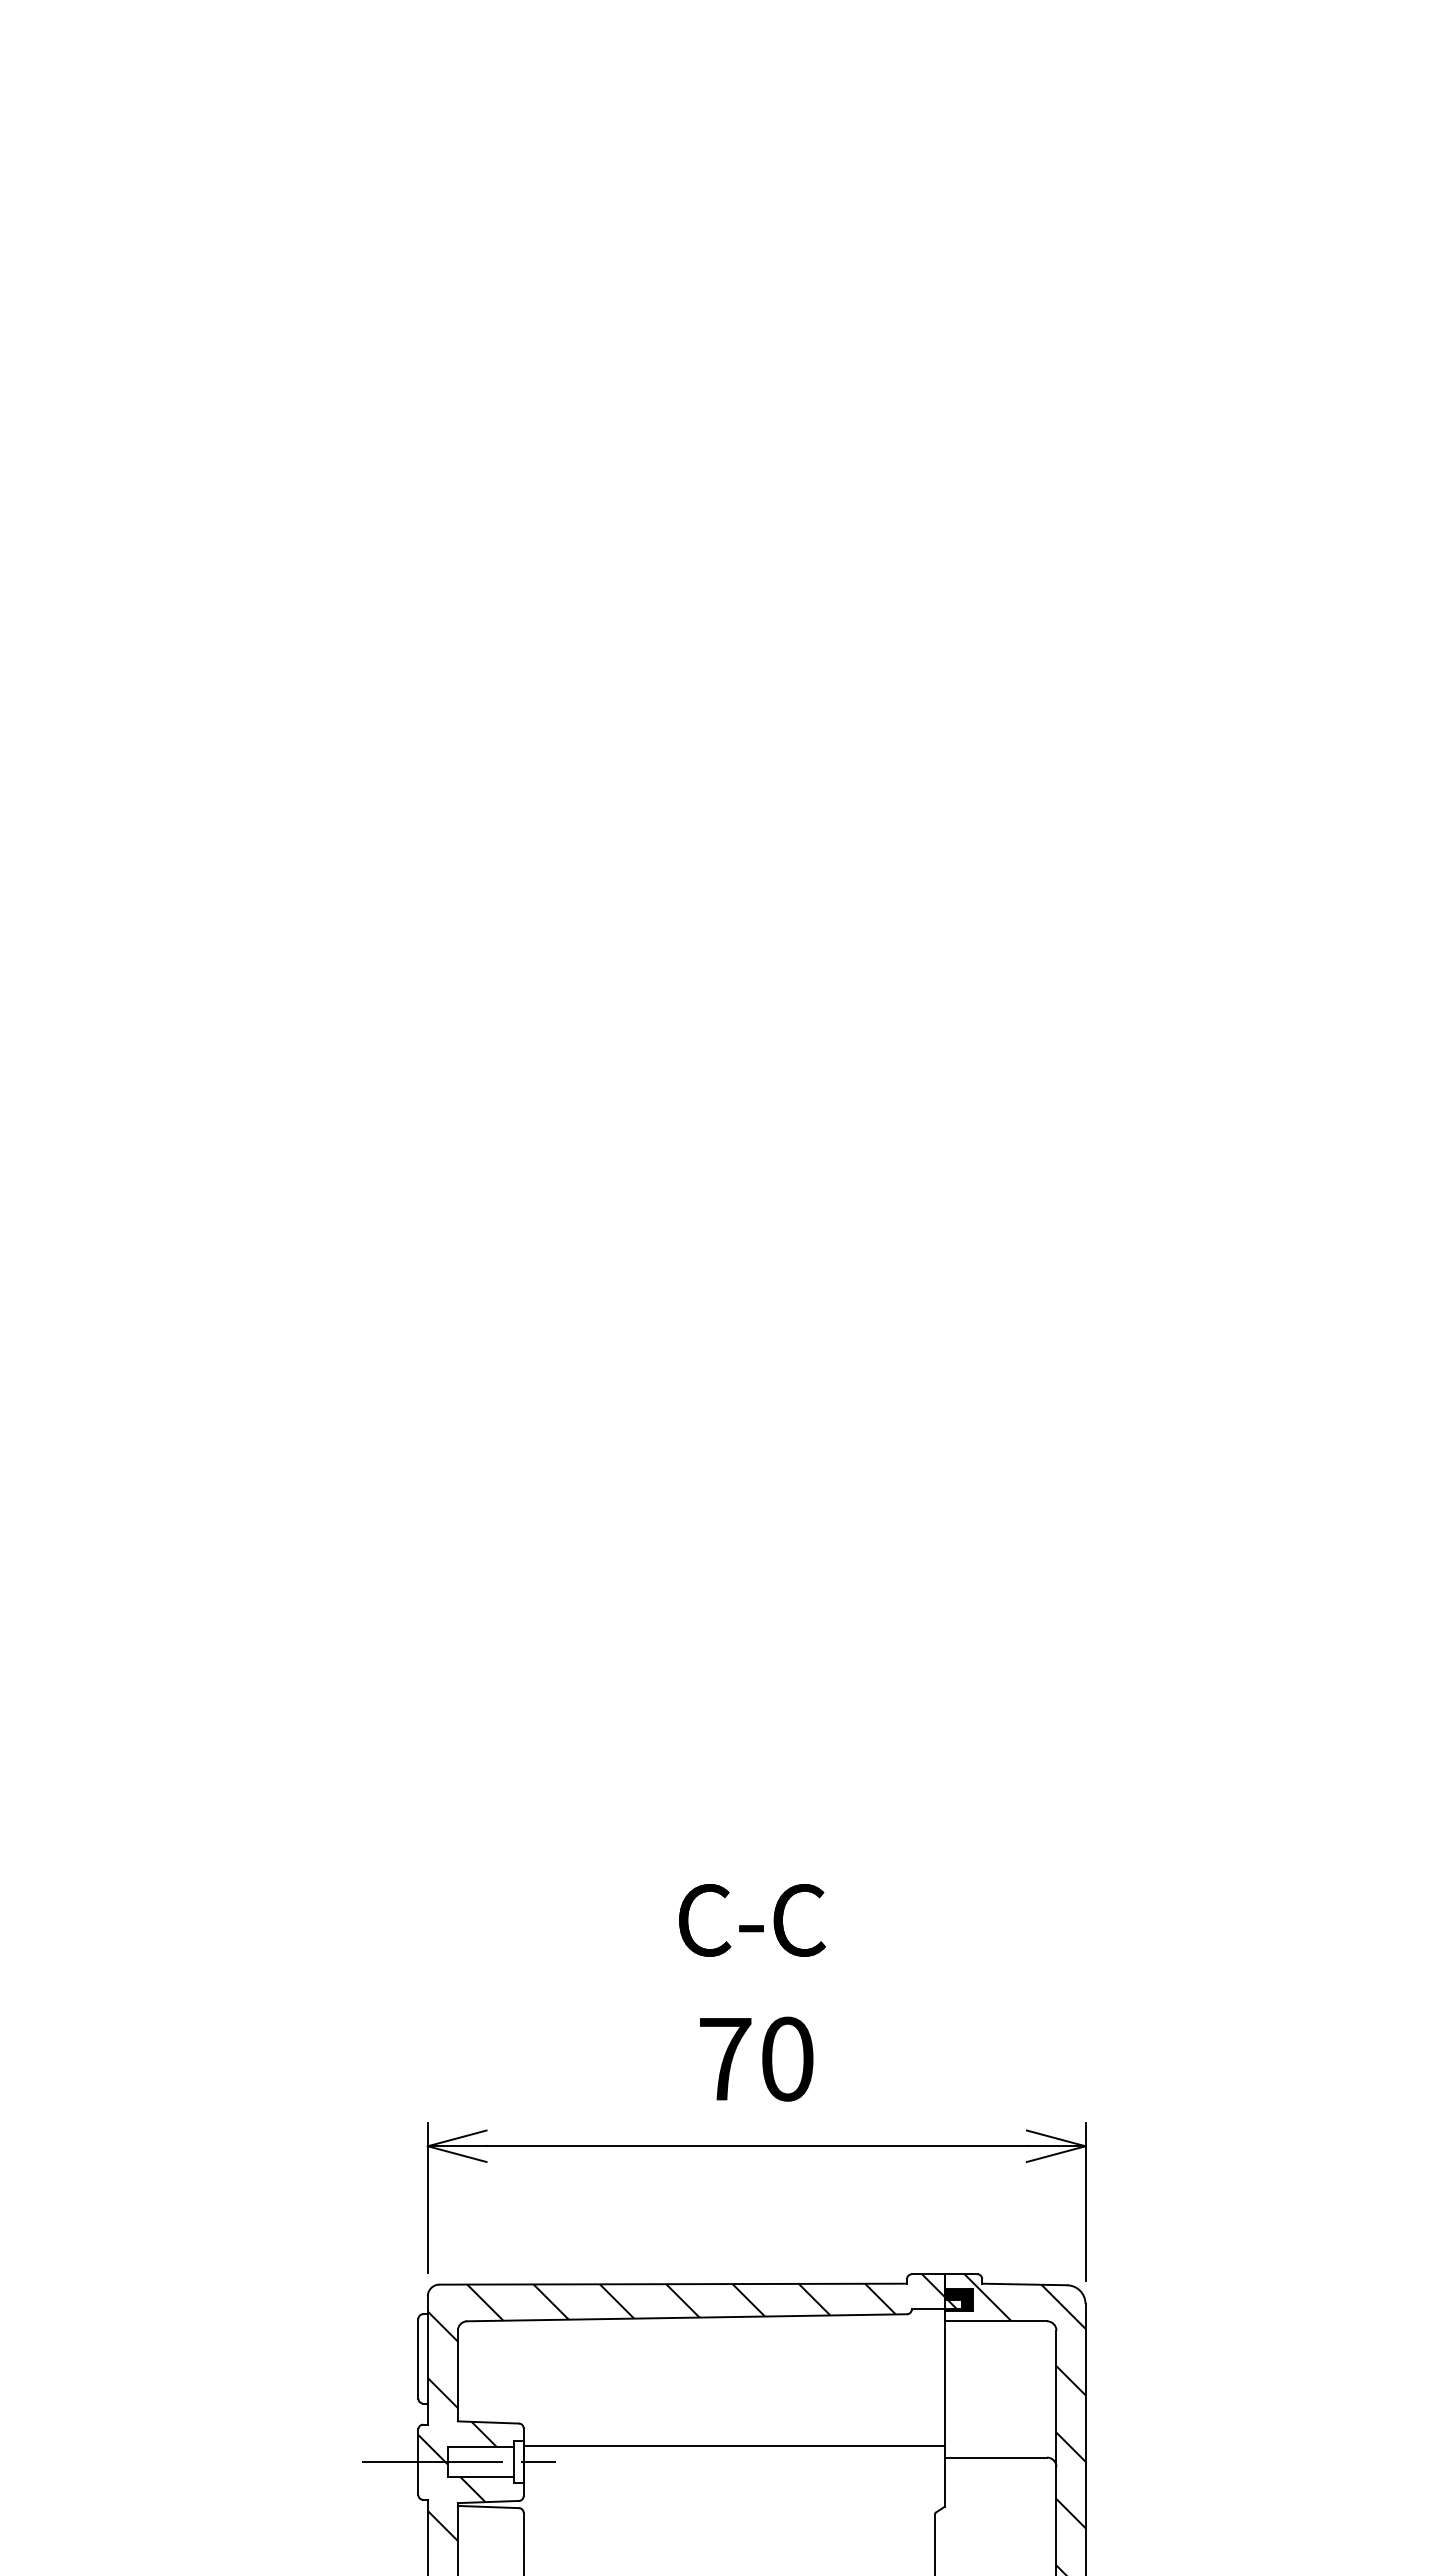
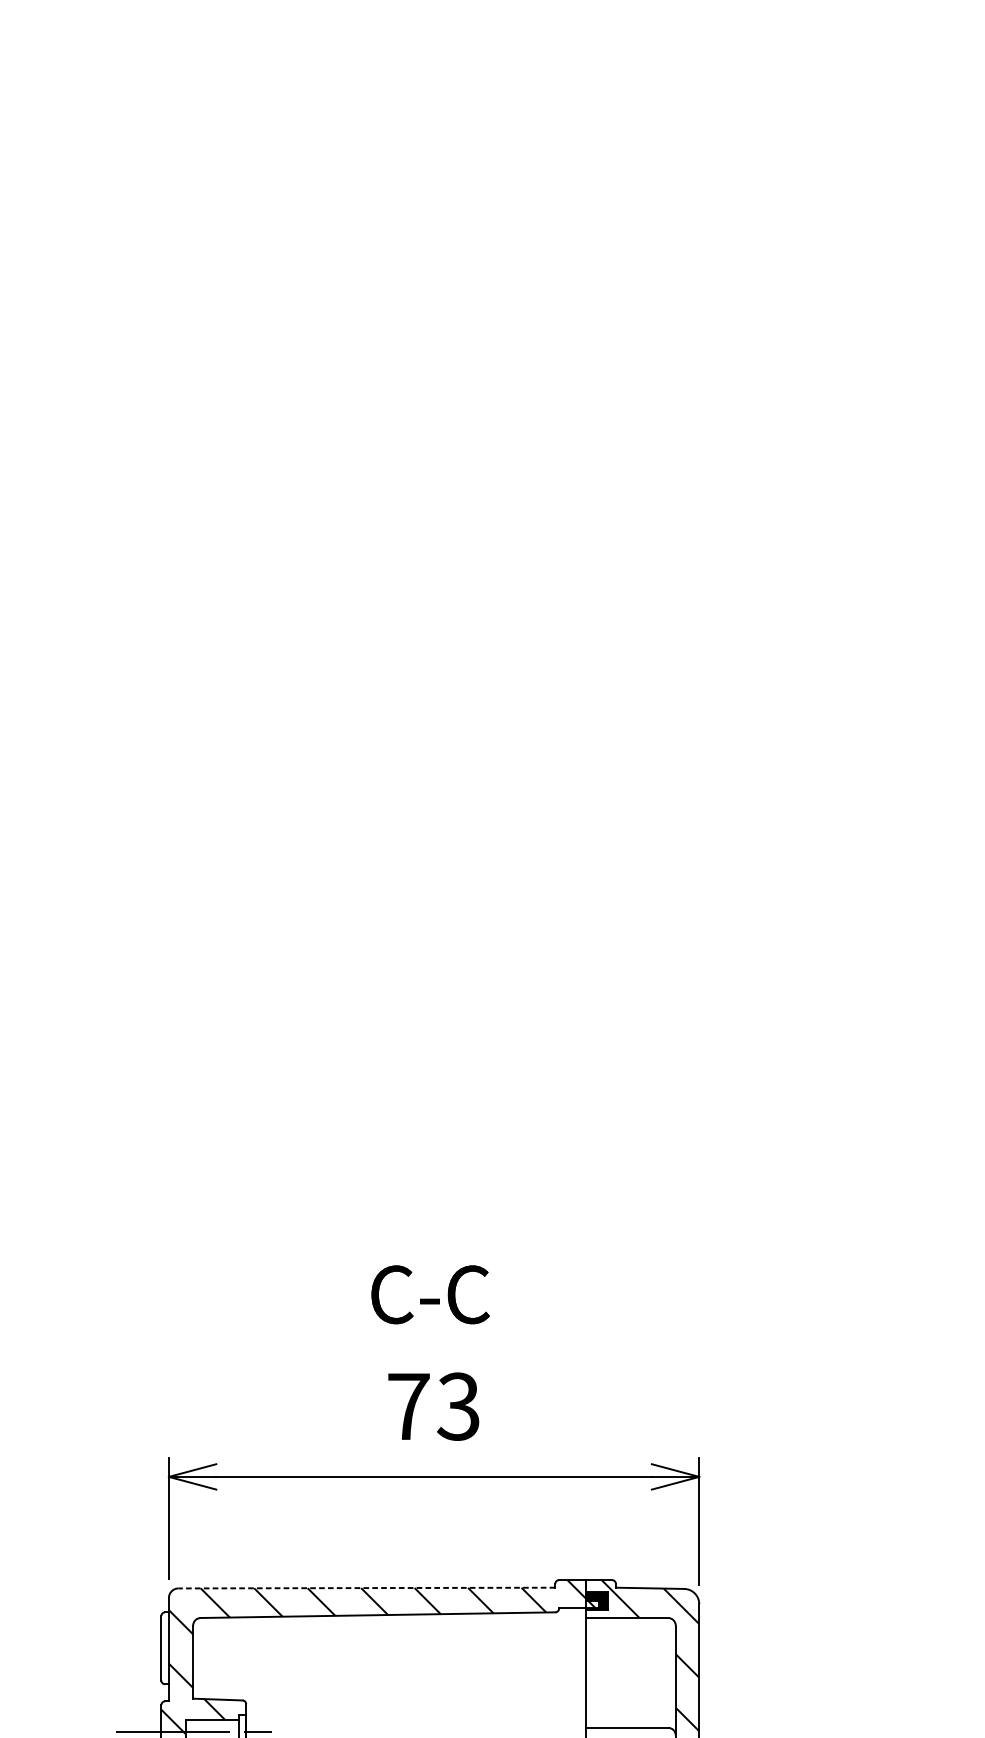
text: (786, 2058) -> (458, 1406), 70 -> 73
line: (673, 2284) -> (367, 1588), solid -> dashed
line: (733, 2445) -> (415, 1718), removed

